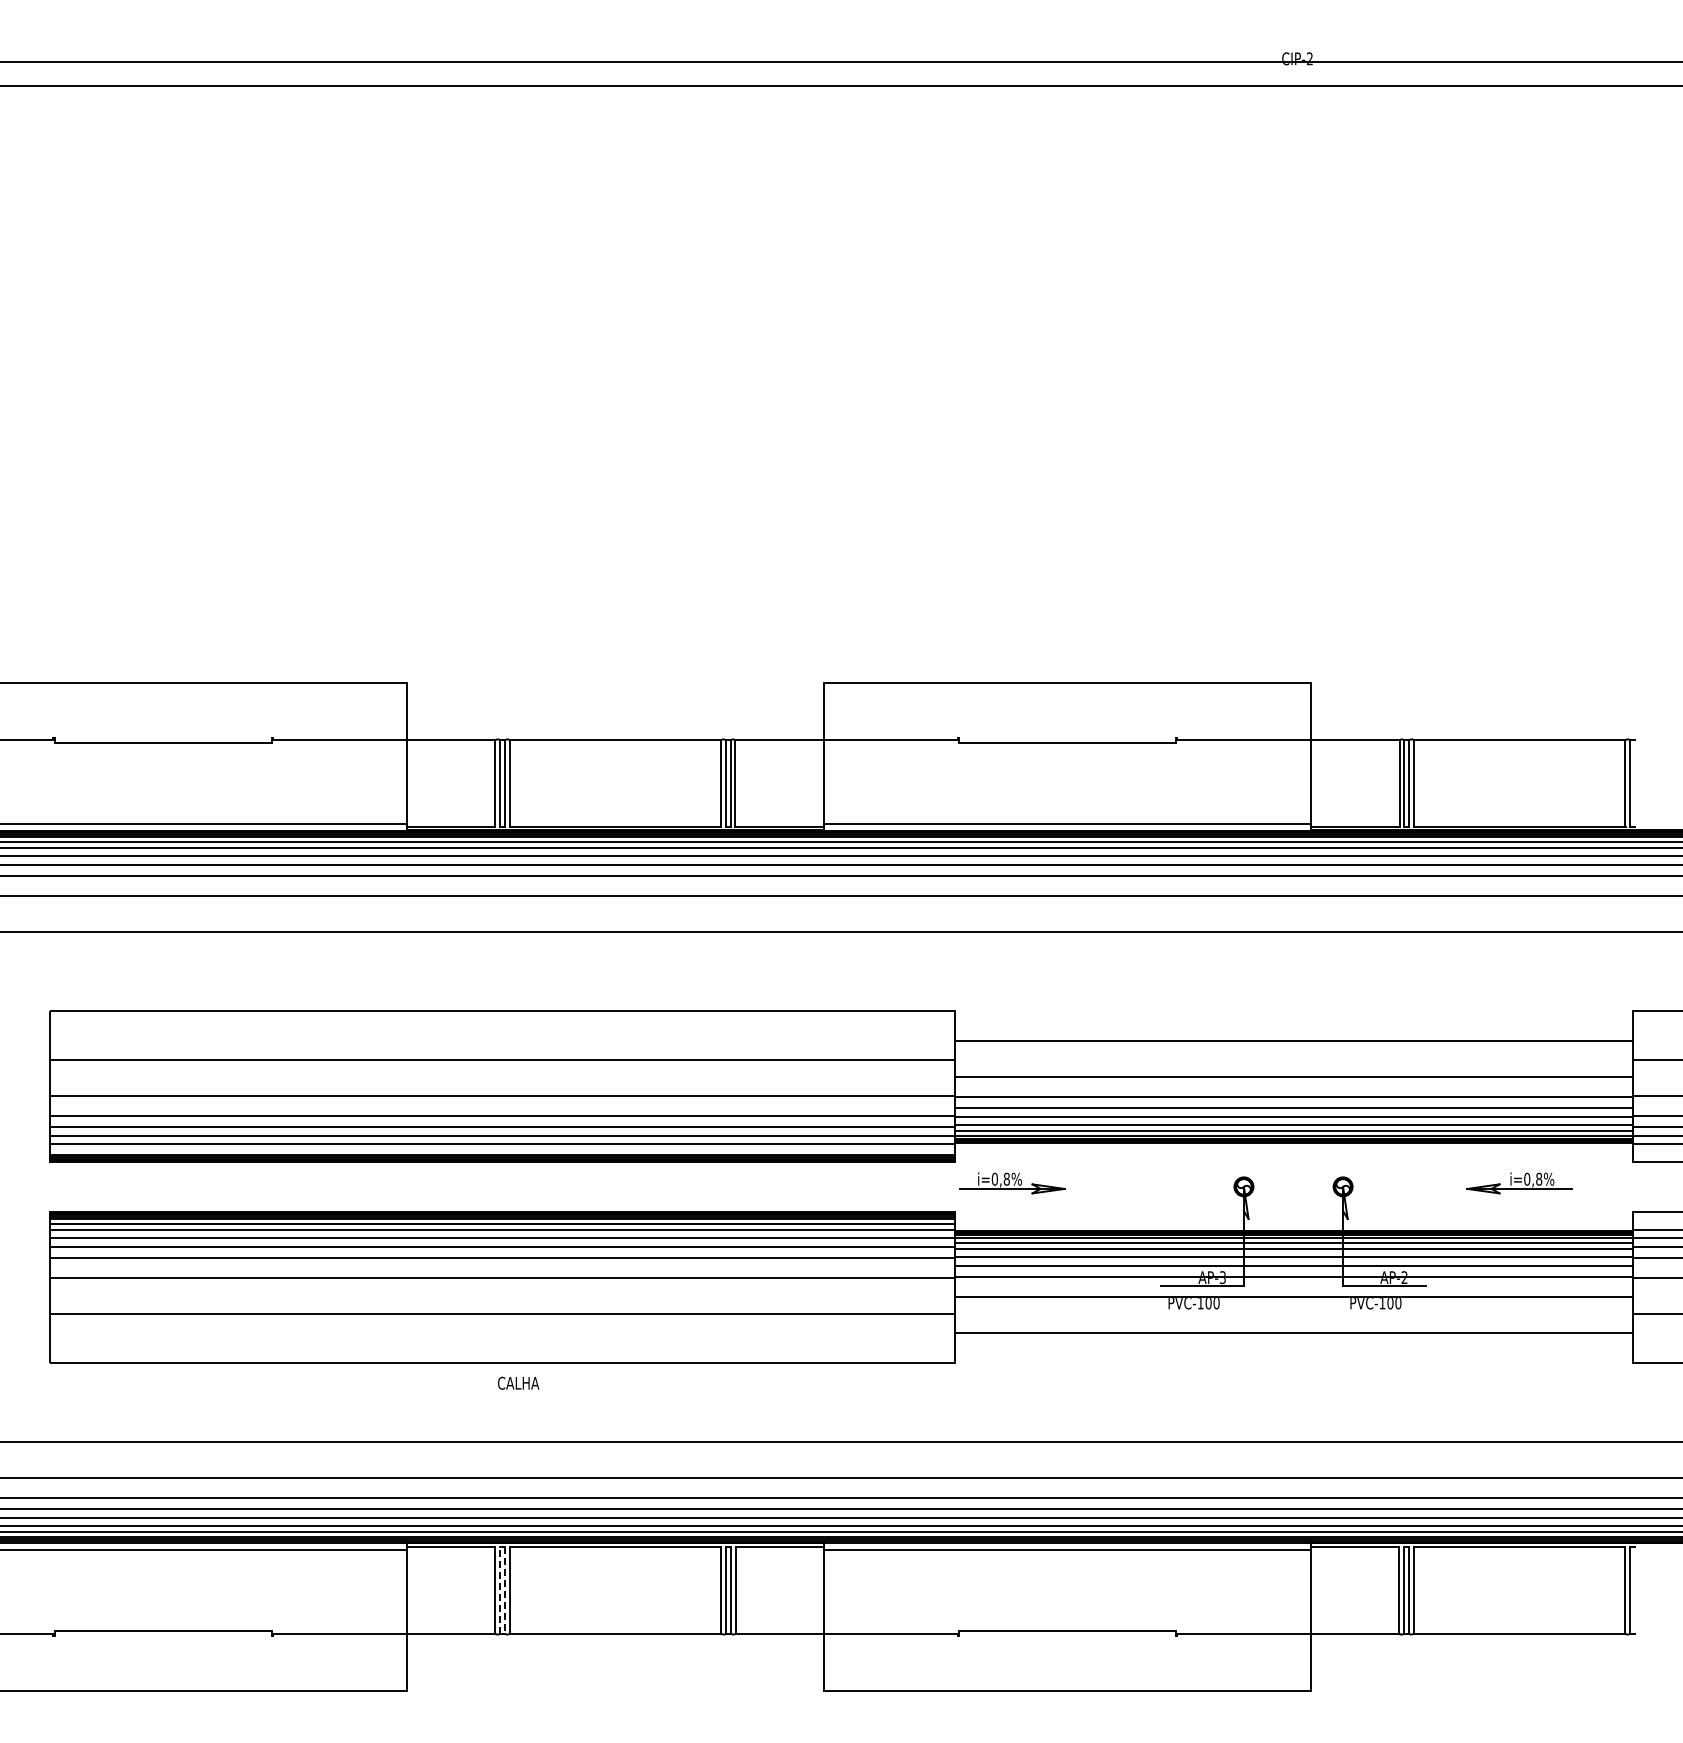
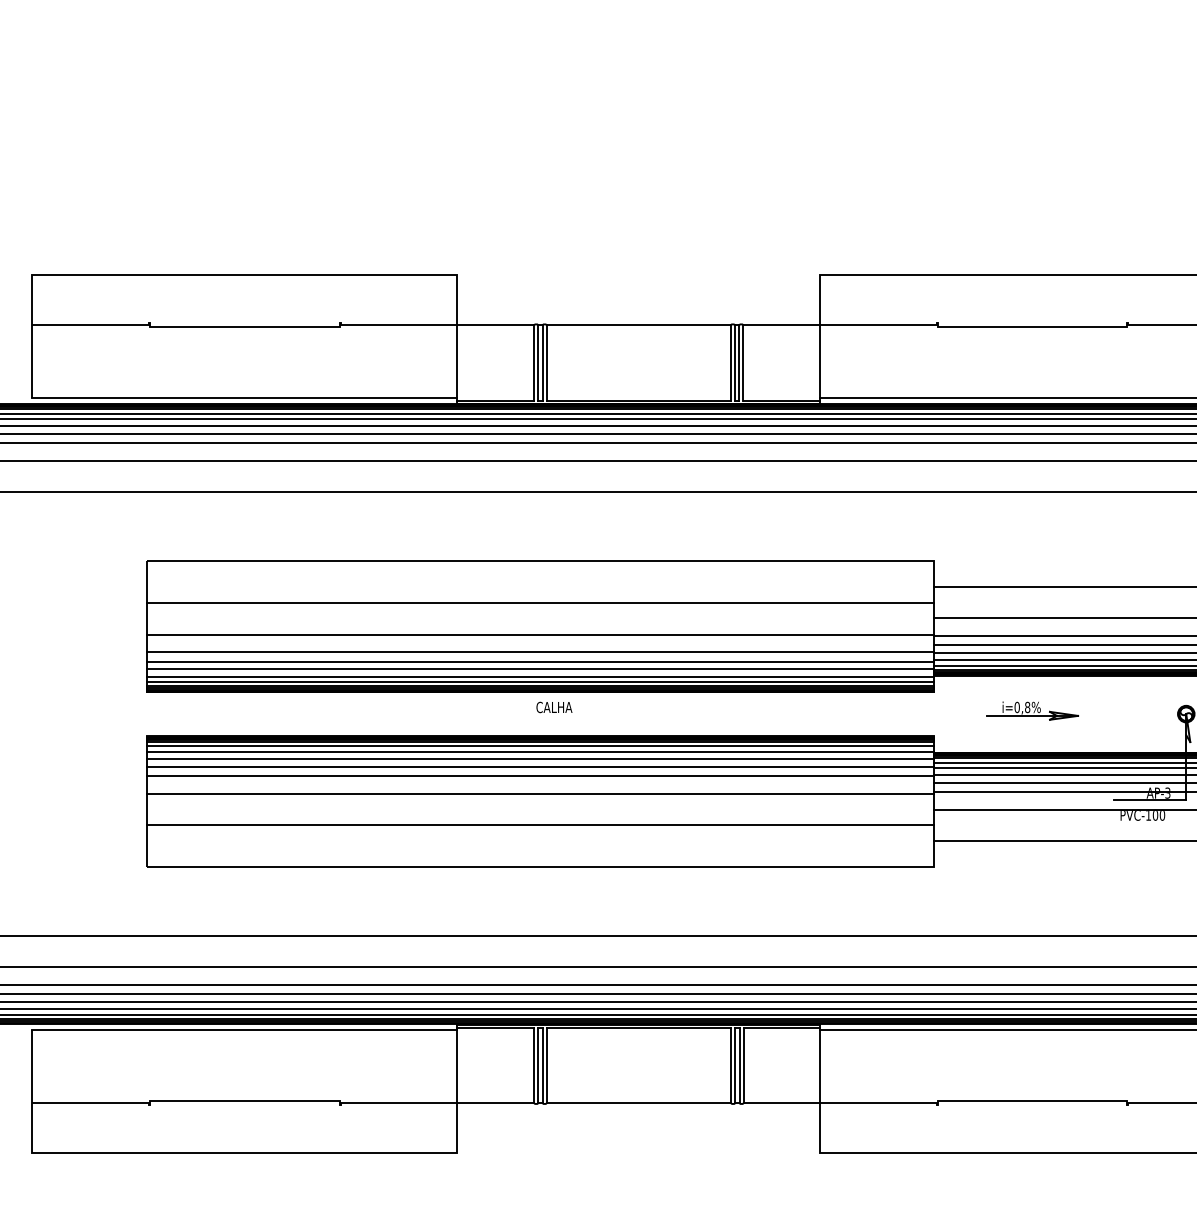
line: (502, 1150) -> (540, 682), added
part: (1012, 1183) -> (1032, 711), moved
text: (518, 1382) -> (554, 706), moved
line: (499, 1589) -> (537, 1064), dashed -> solid
line: (505, 1590) -> (543, 1065), dashed -> solid

